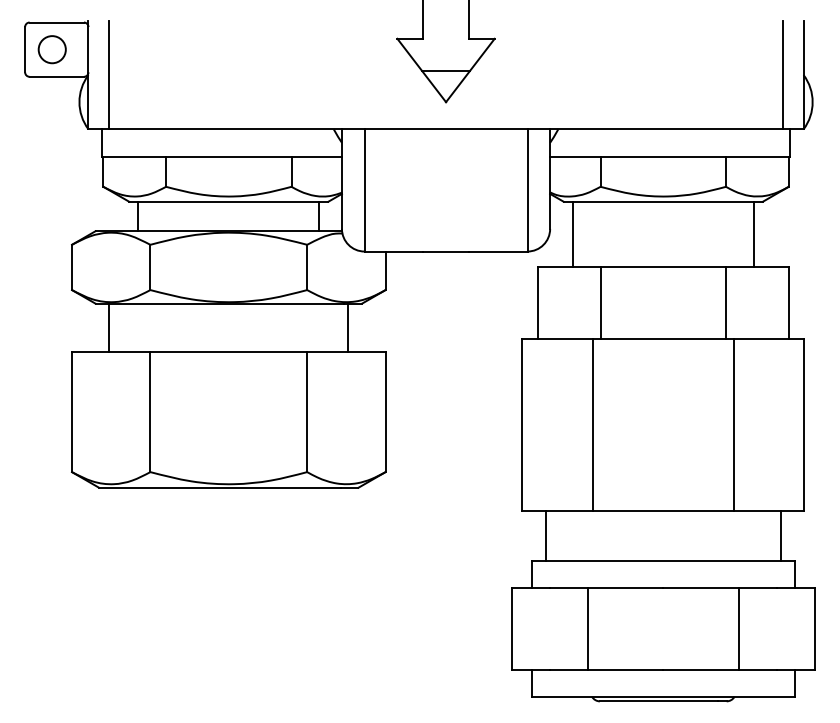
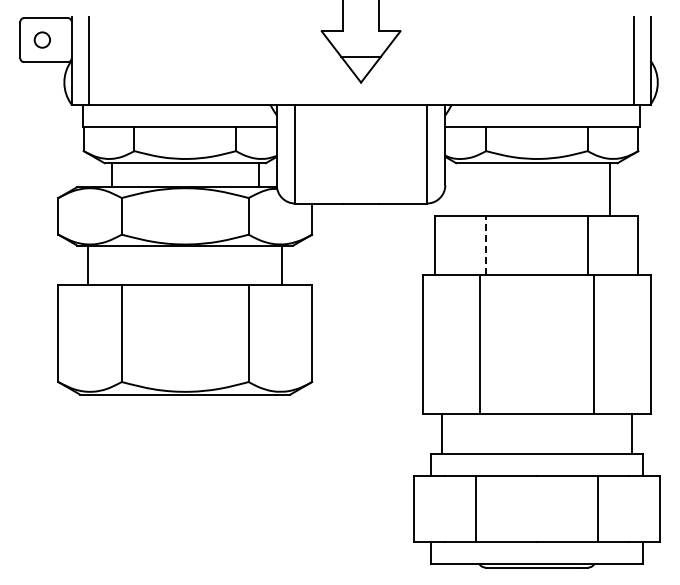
circle: (52, 48) -> (42, 39), size x0.7
line: (572, 234) -> (463, 189), removed
line: (601, 302) -> (486, 244), solid -> dashed

